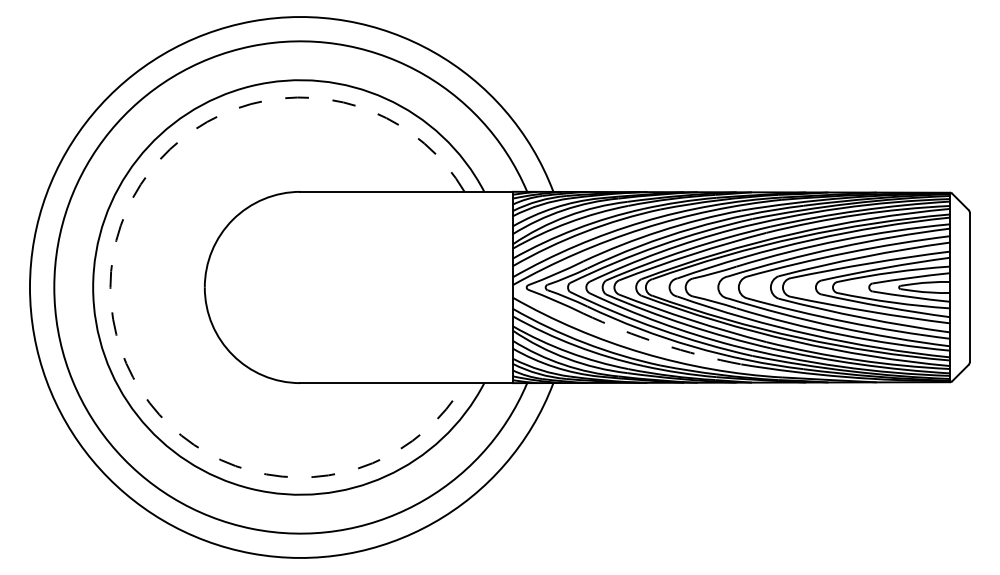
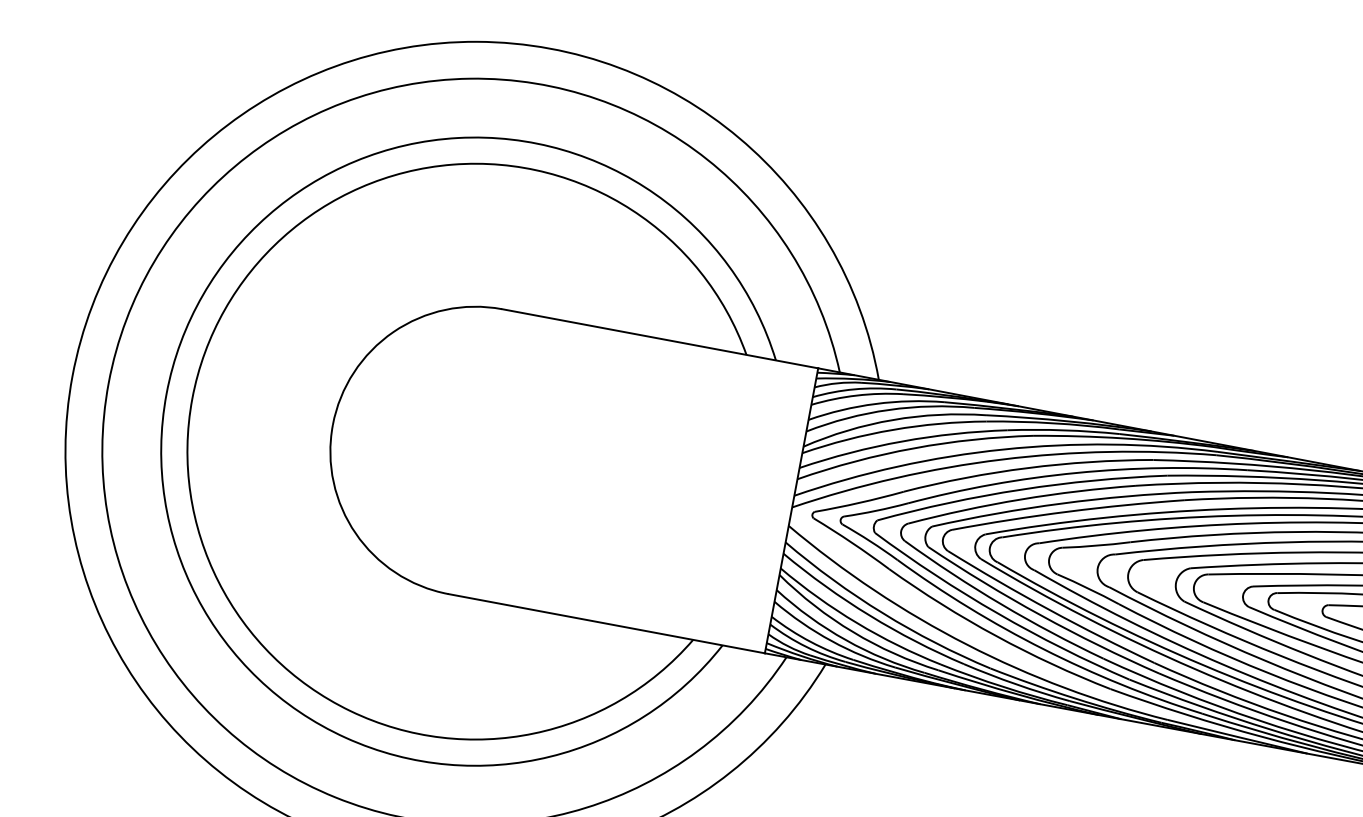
arc: (110, 287) -> (192, 398), dashed -> solid
arc: (660, 343) -> (996, 635), dashed -> solid

